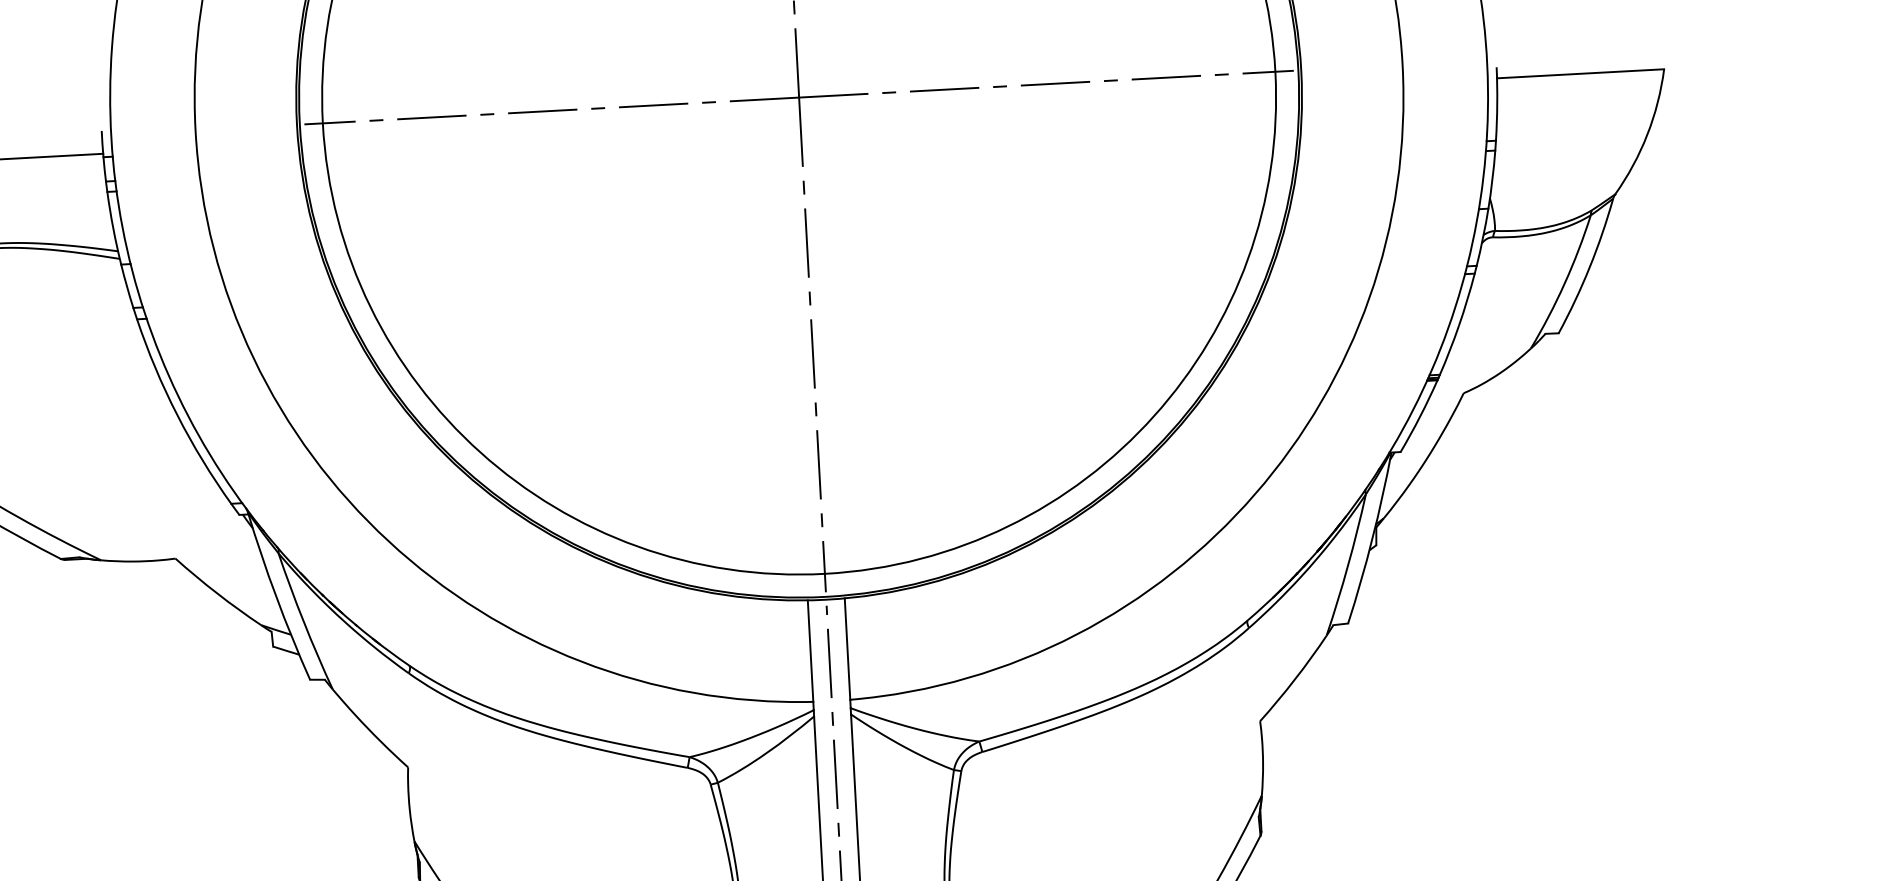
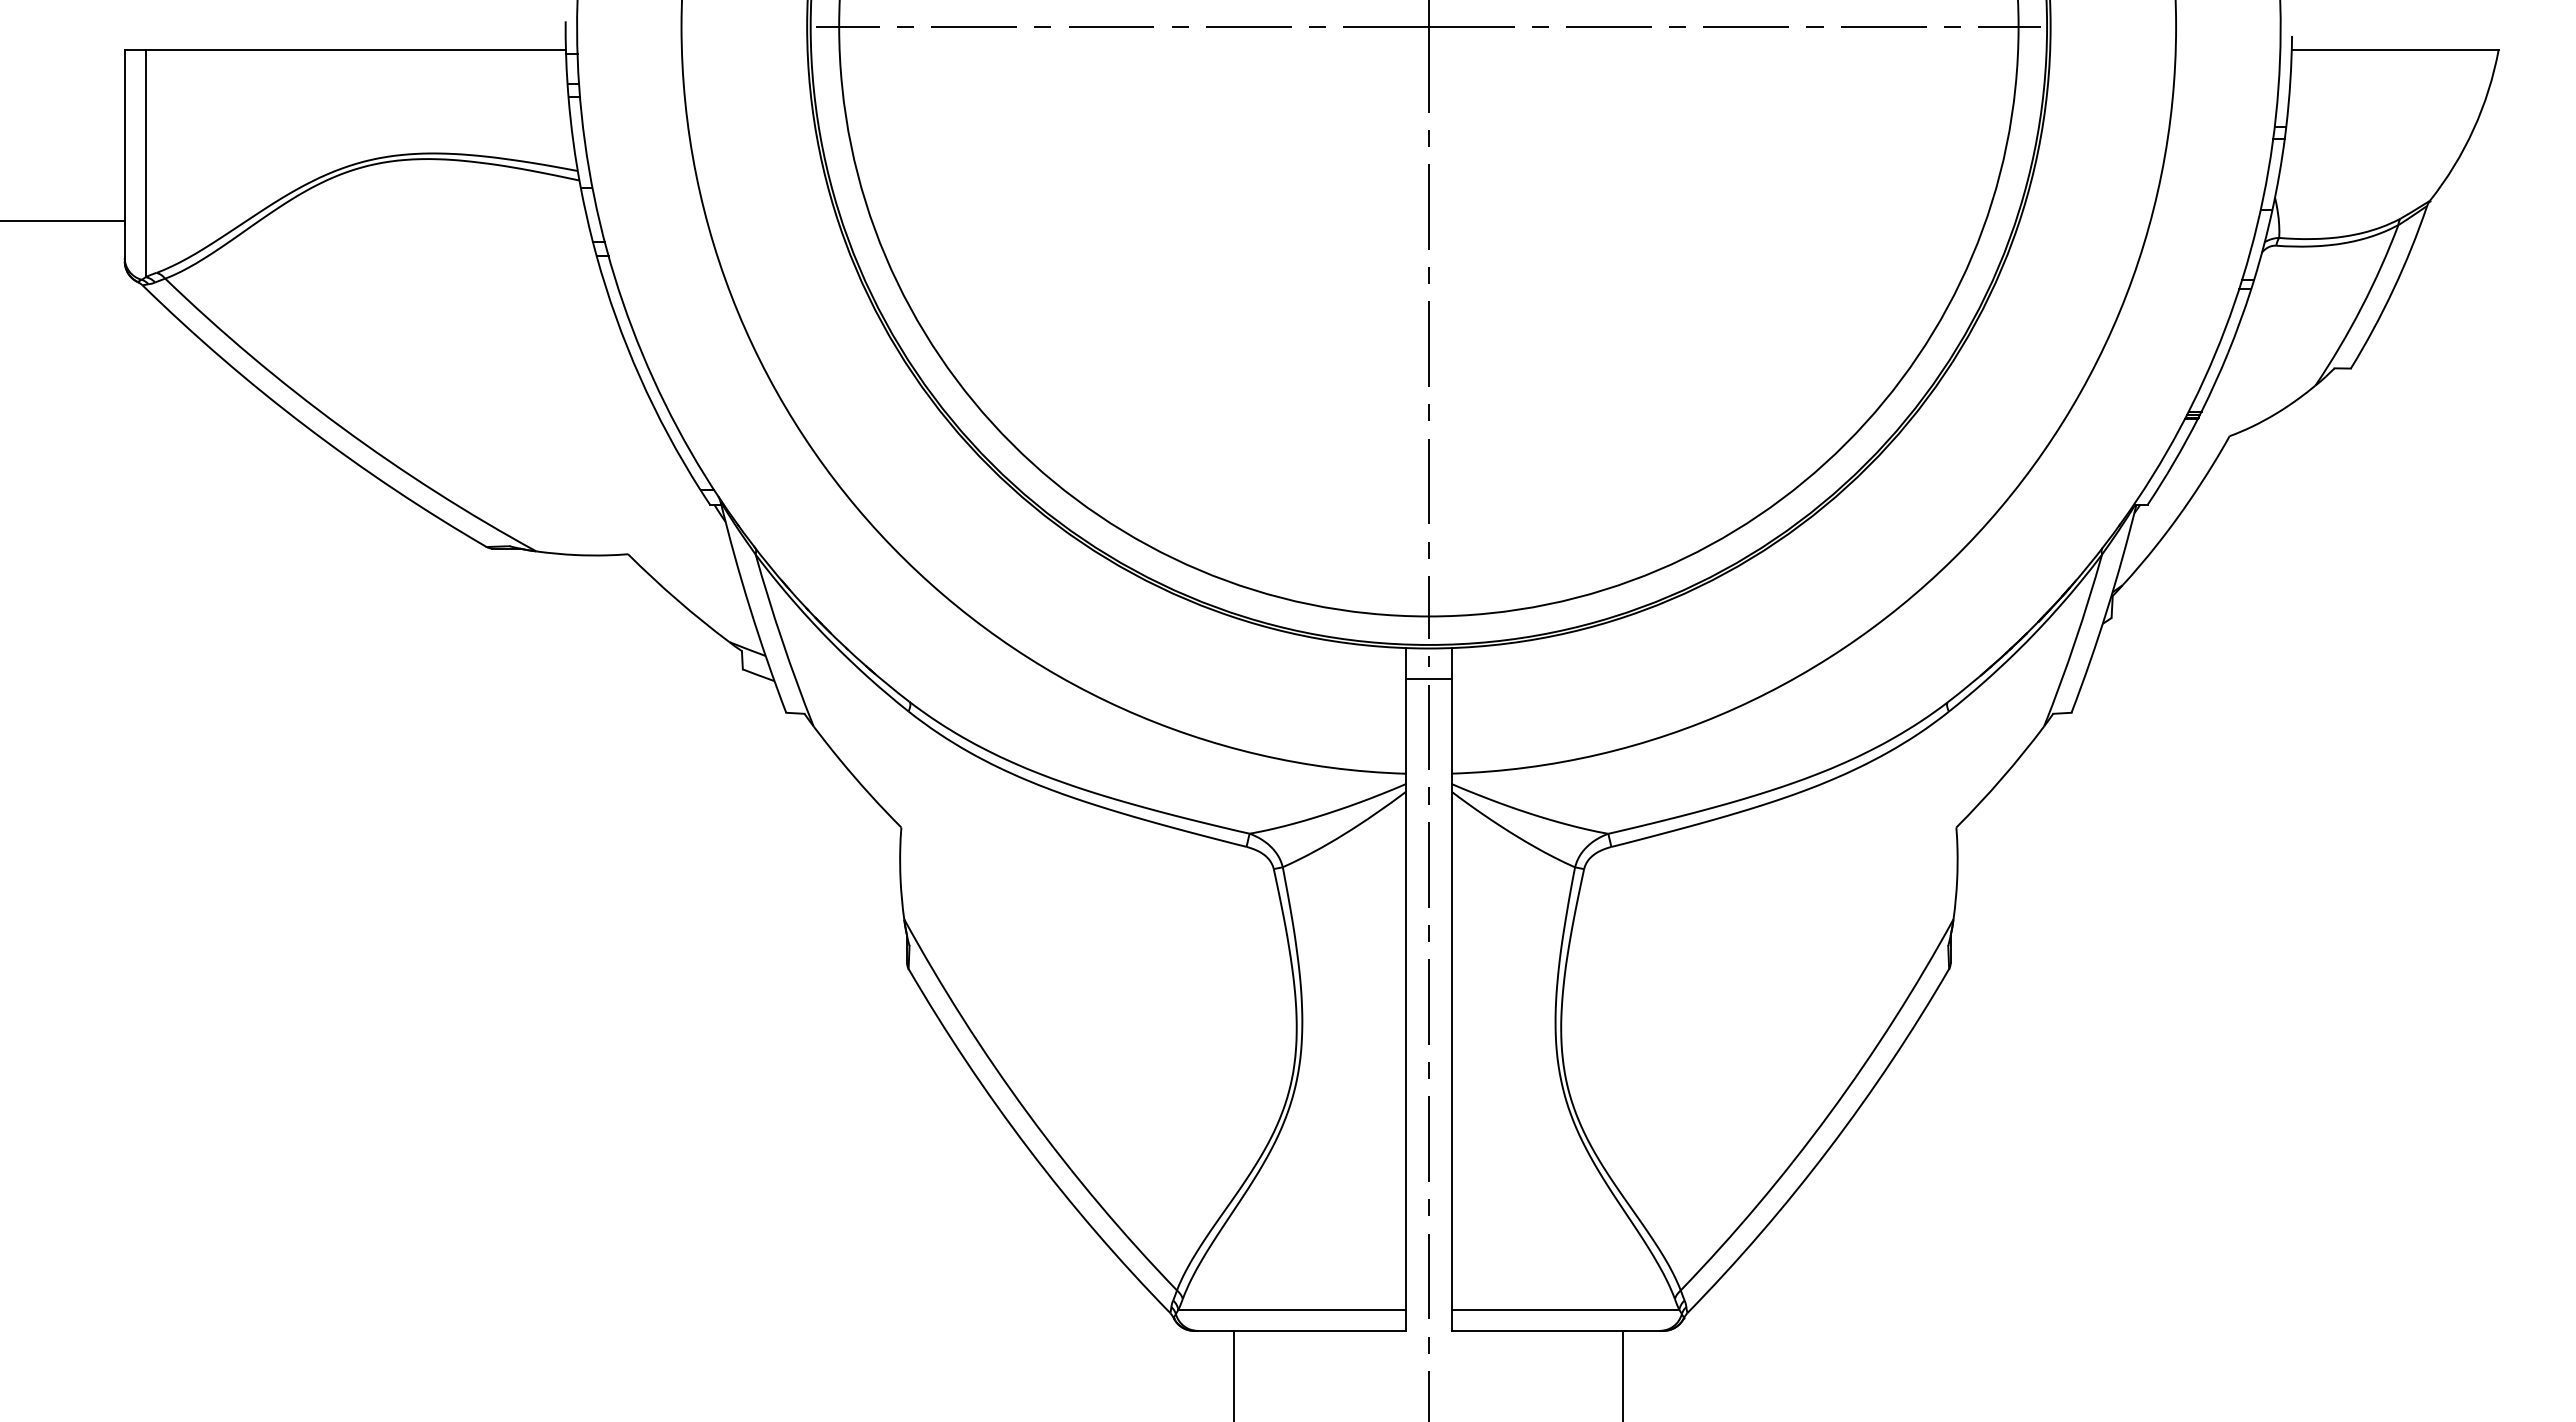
line: (827, 623) -> (1428, 678), added

